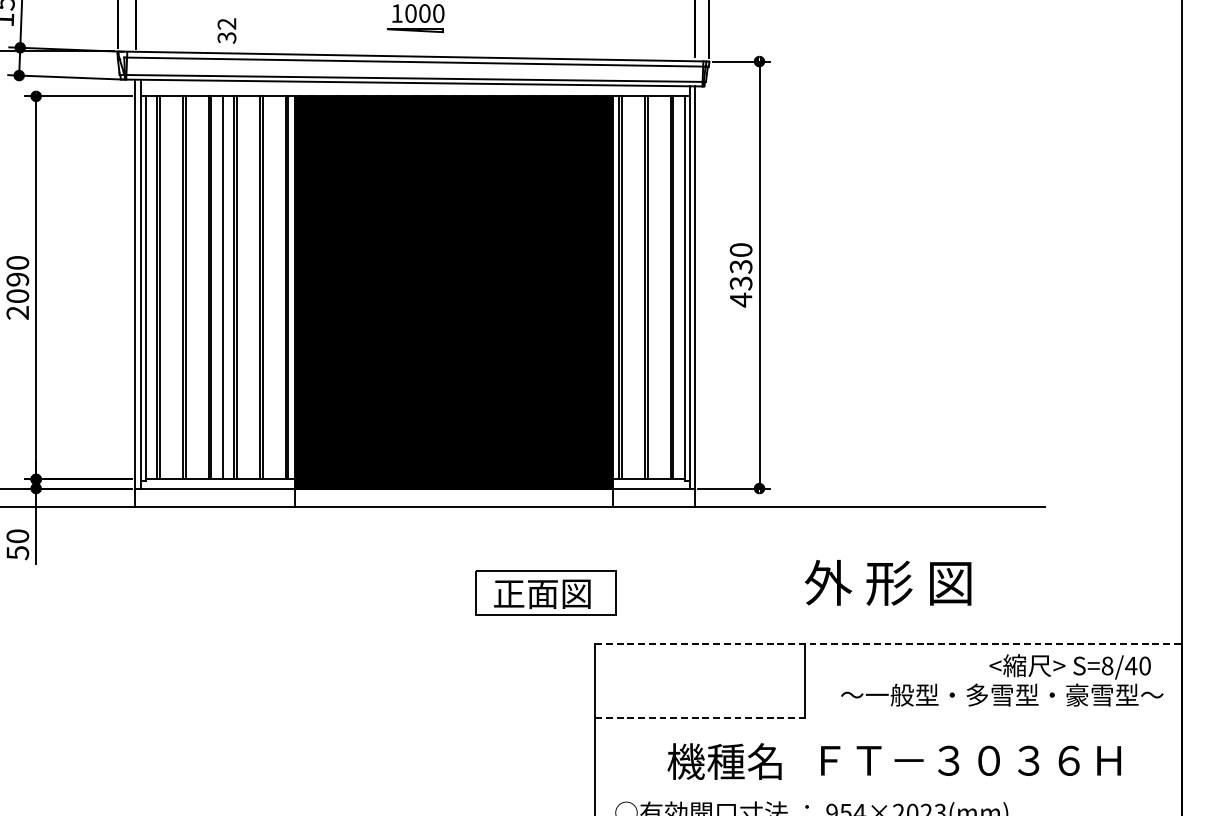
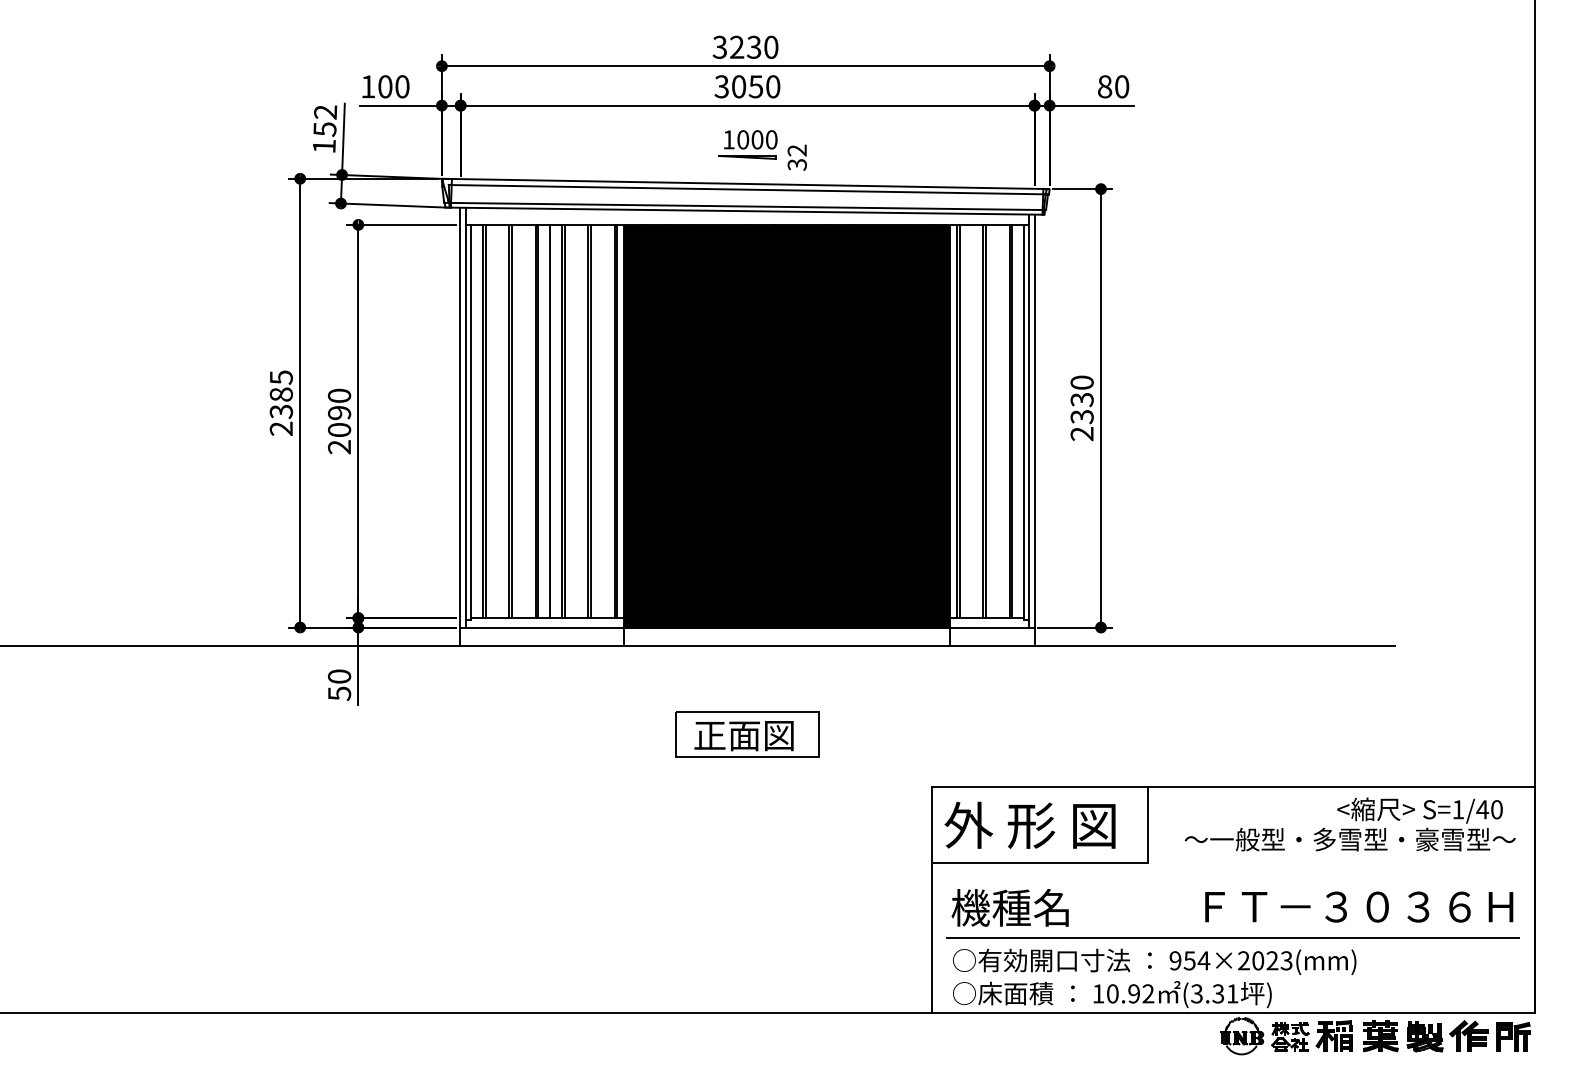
text: (226, 30) -> (796, 157), moved
text: (740, 299) -> (1081, 433), 4330 -> 2330
text: (887, 582) -> (1029, 824), moved
part: (545, 592) -> (747, 734), moved
line: (888, 644) -> (1233, 787), dashed -> solid
text: (1107, 665) -> (1458, 809), S=8/40 -> S=1/40
line: (700, 717) -> (1040, 862), dashed -> solid
text: (971, 760) -> (1359, 906), moved
text: (723, 761) -> (1009, 907), moved
line: (888, 791) -> (1233, 938), added

